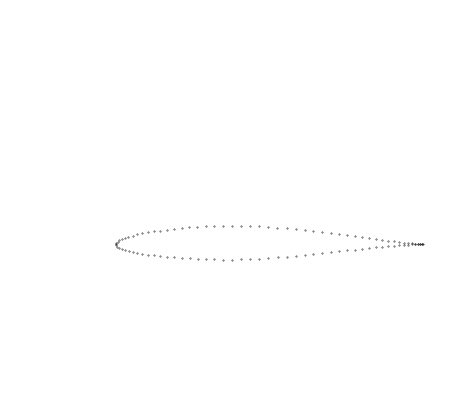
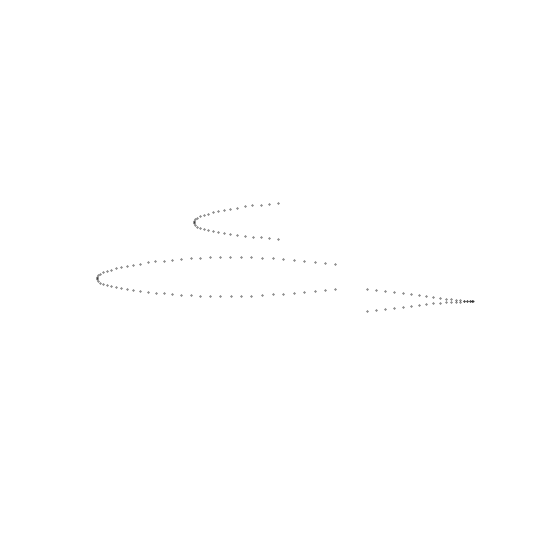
part: (238, 184) -> (237, 209), added
part: (377, 243) -> (420, 300), moved

